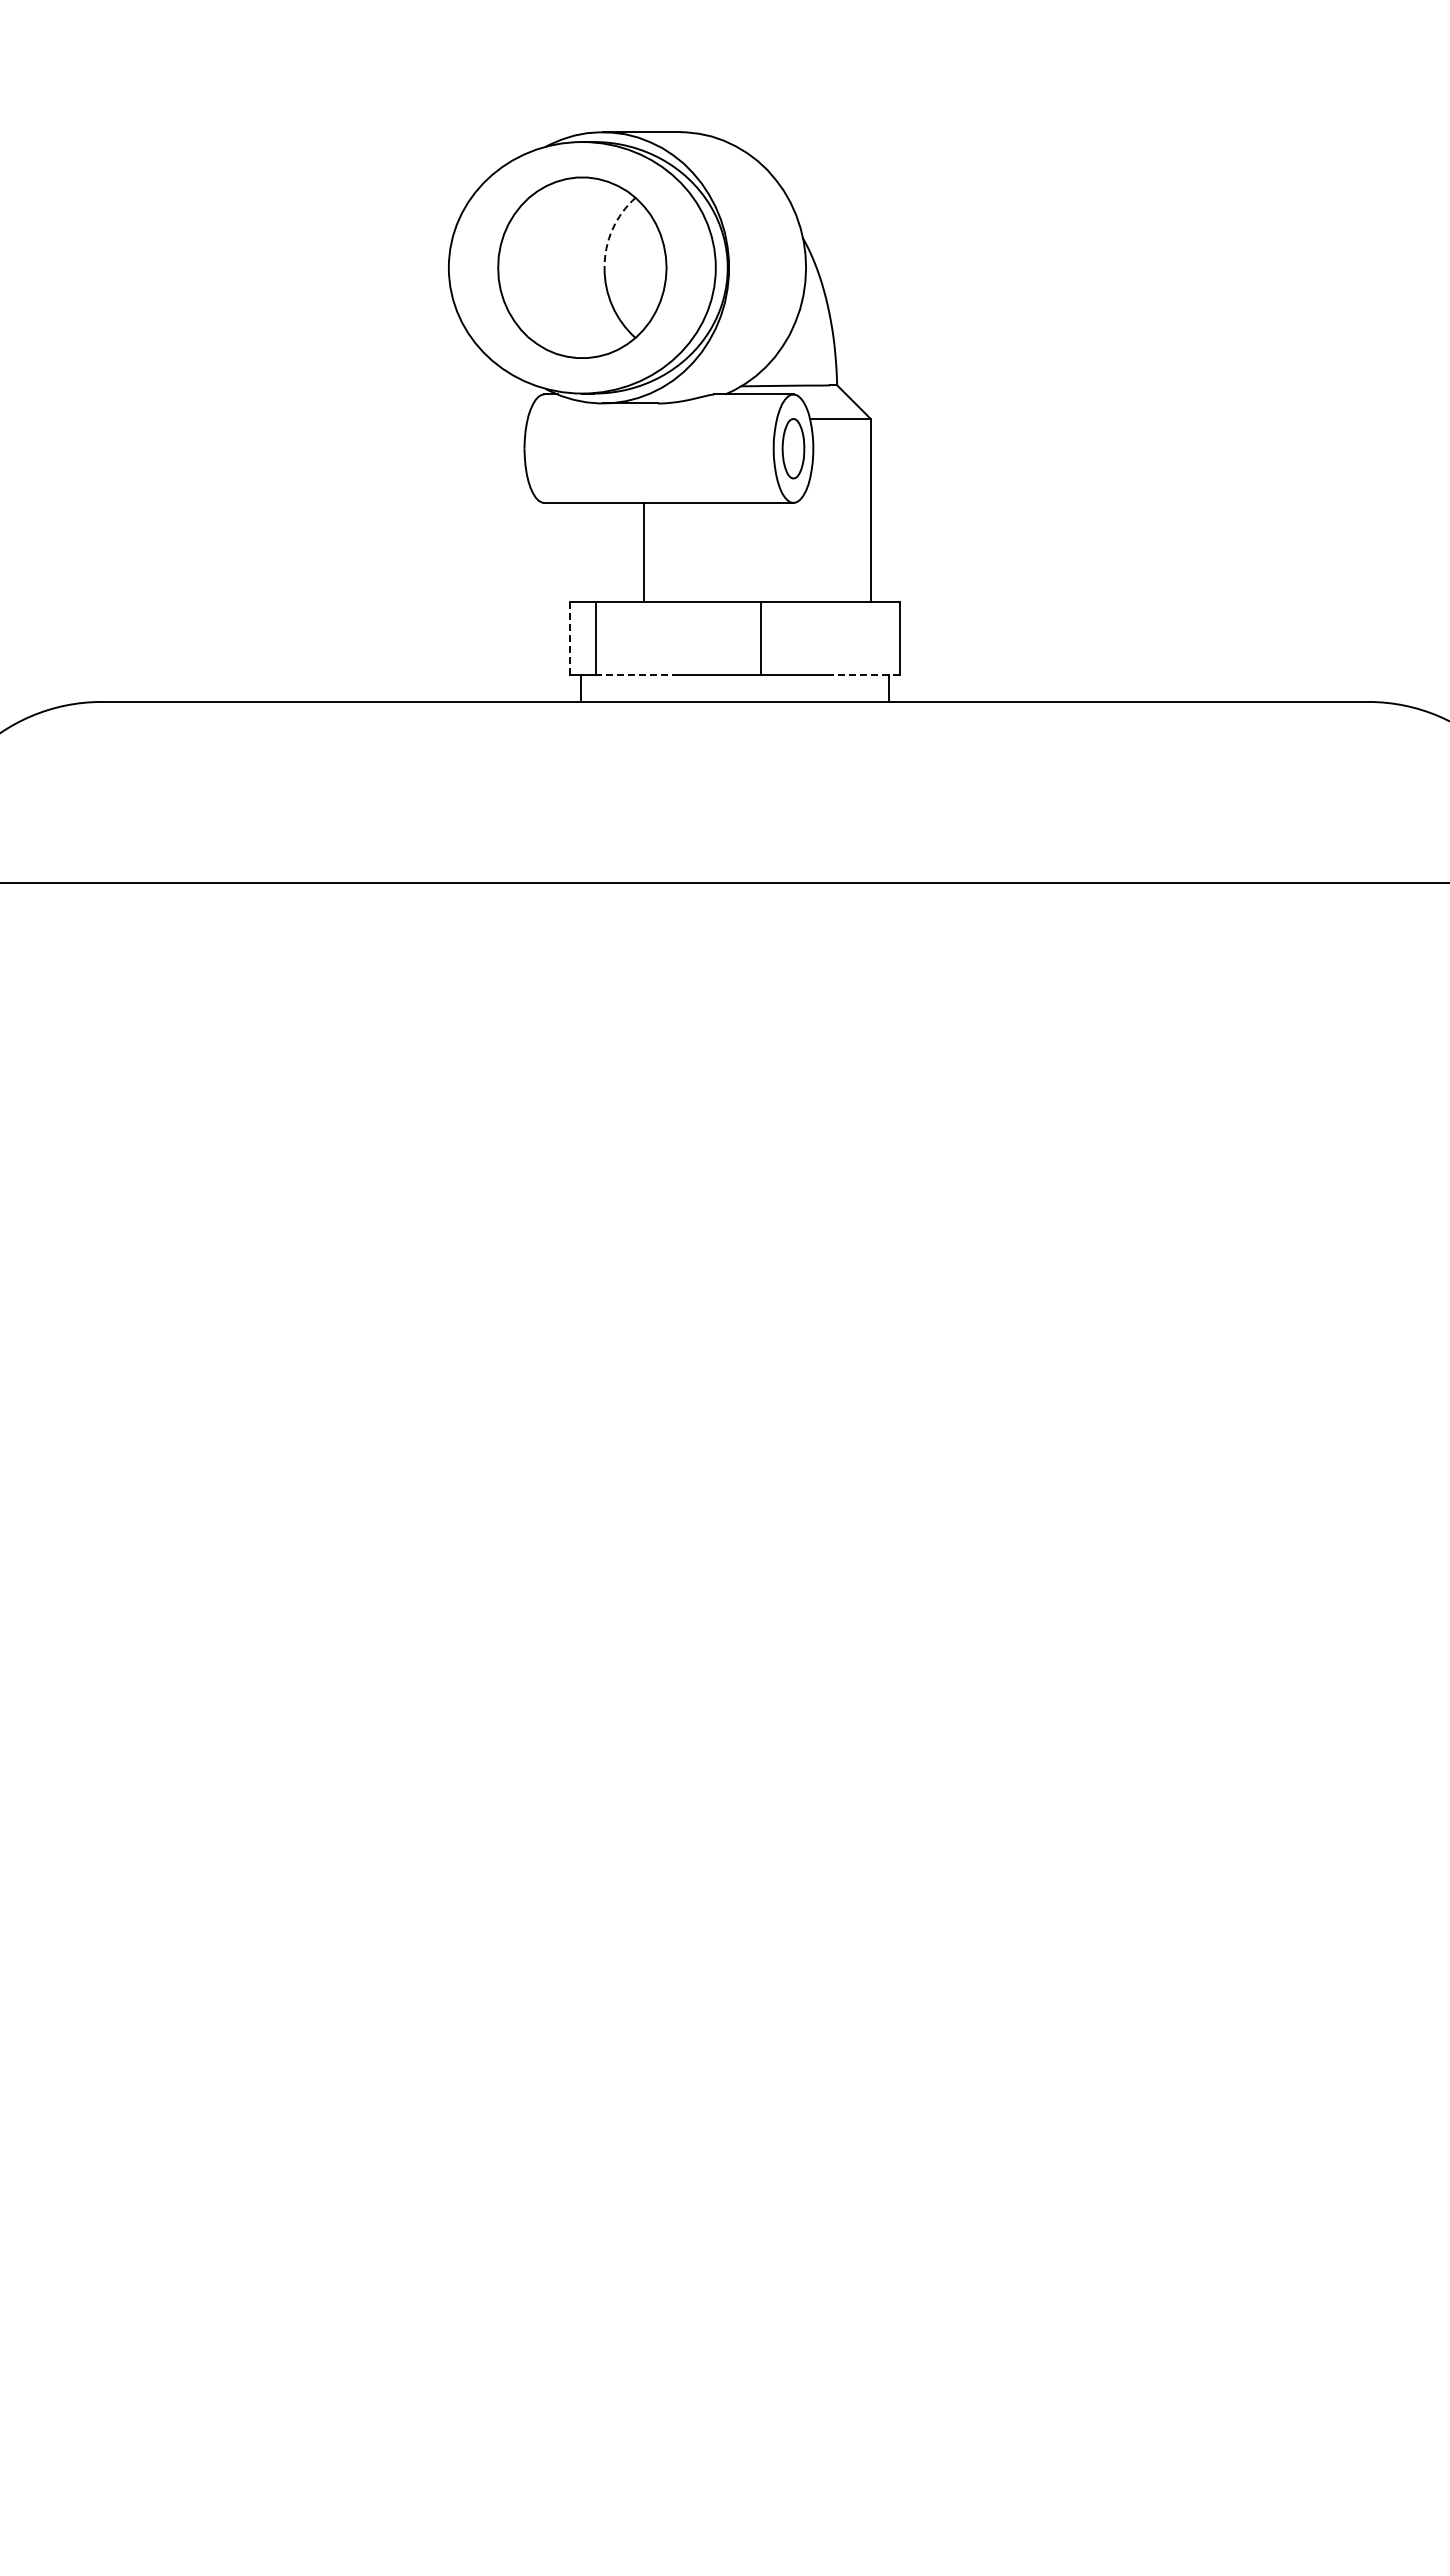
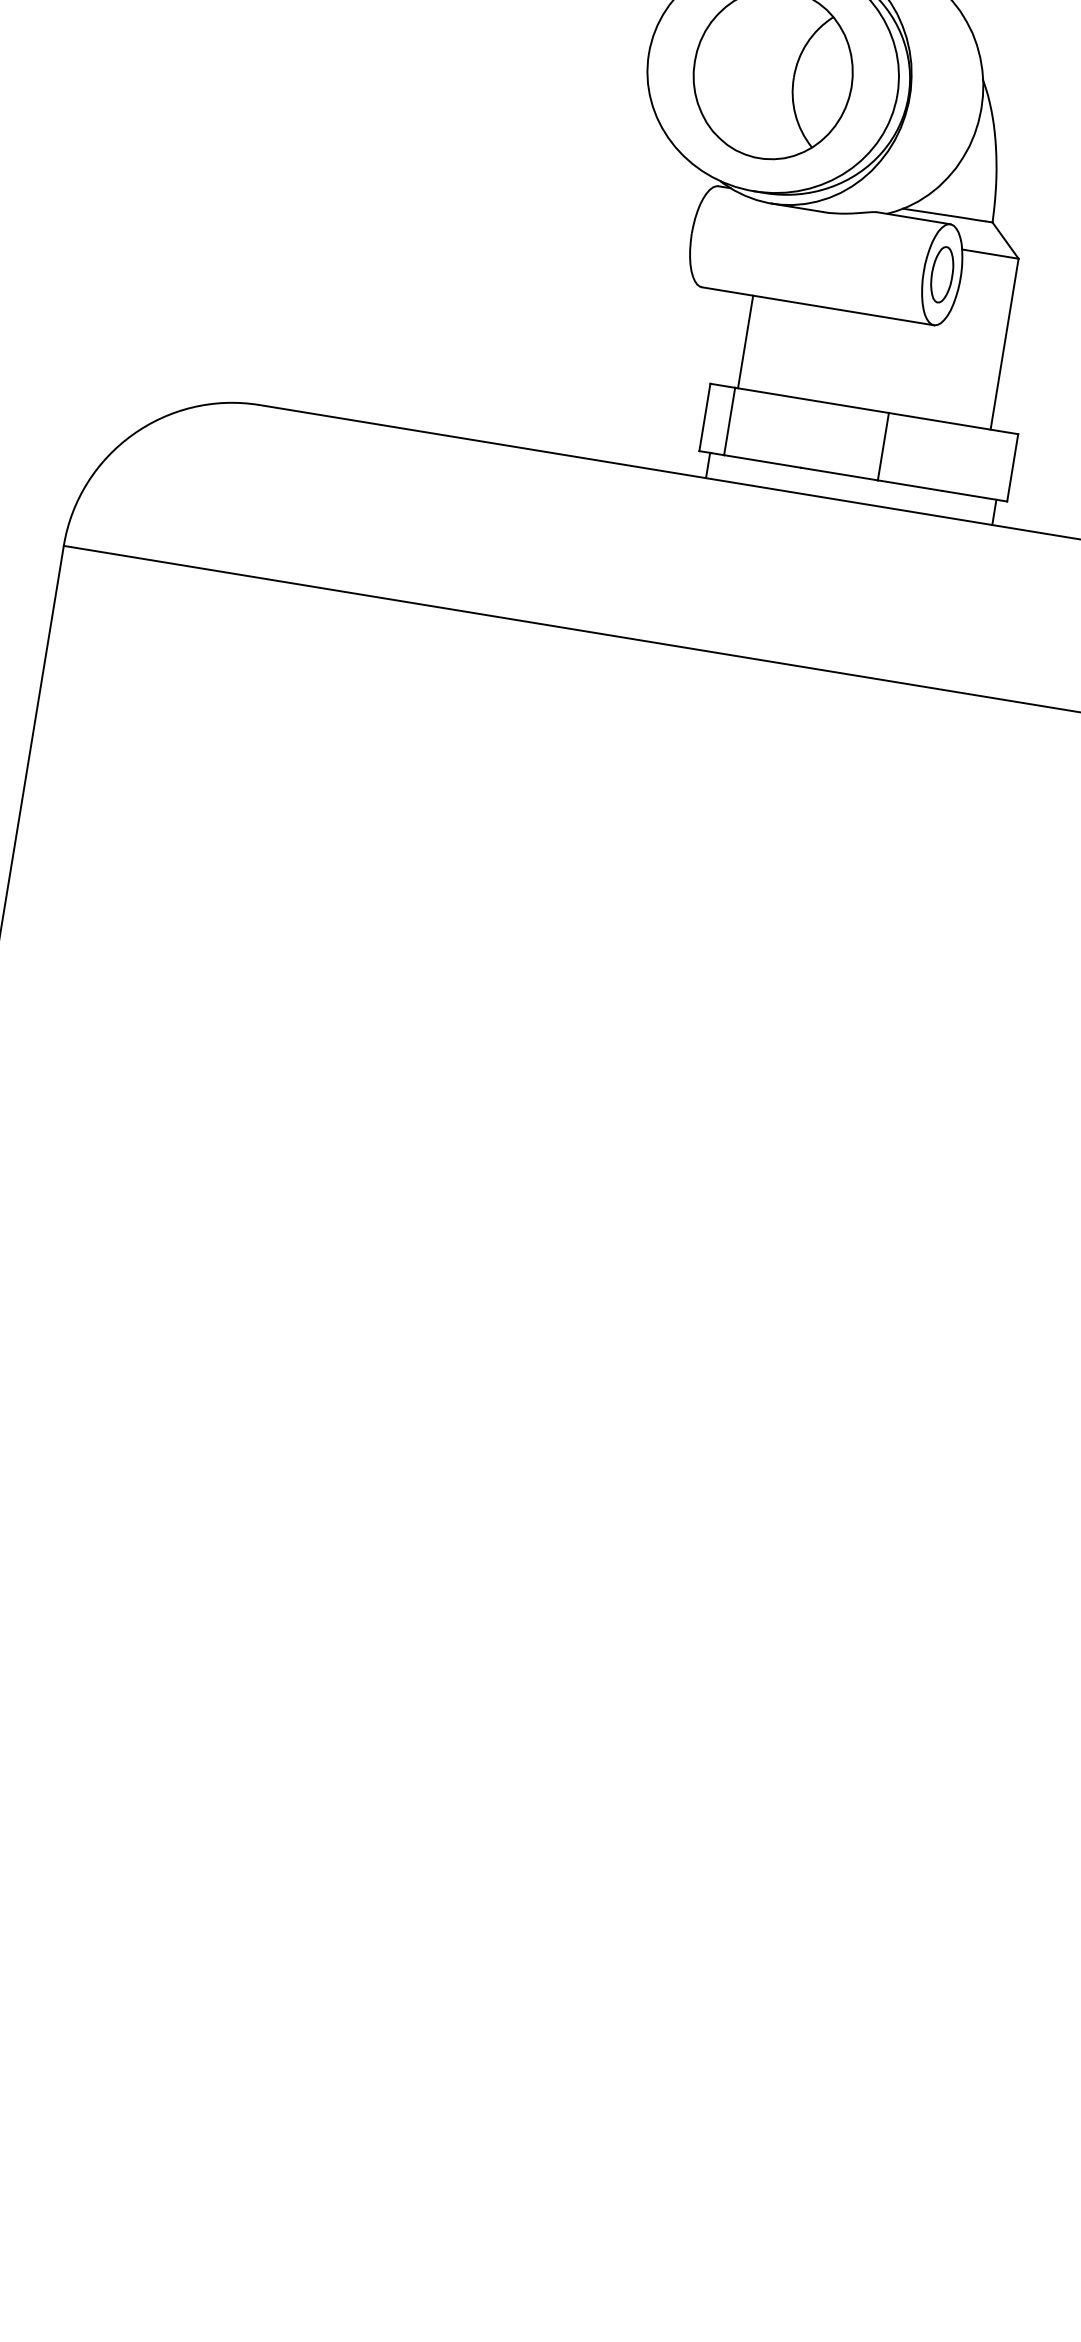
arc: (612, 229) -> (807, 43), dashed -> solid
line: (644, 552) -> (745, 341), moved
line: (569, 638) -> (704, 417), dashed -> solid
line: (637, 674) -> (762, 461), dashed -> solid
line: (865, 674) -> (974, 495), dashed -> solid

